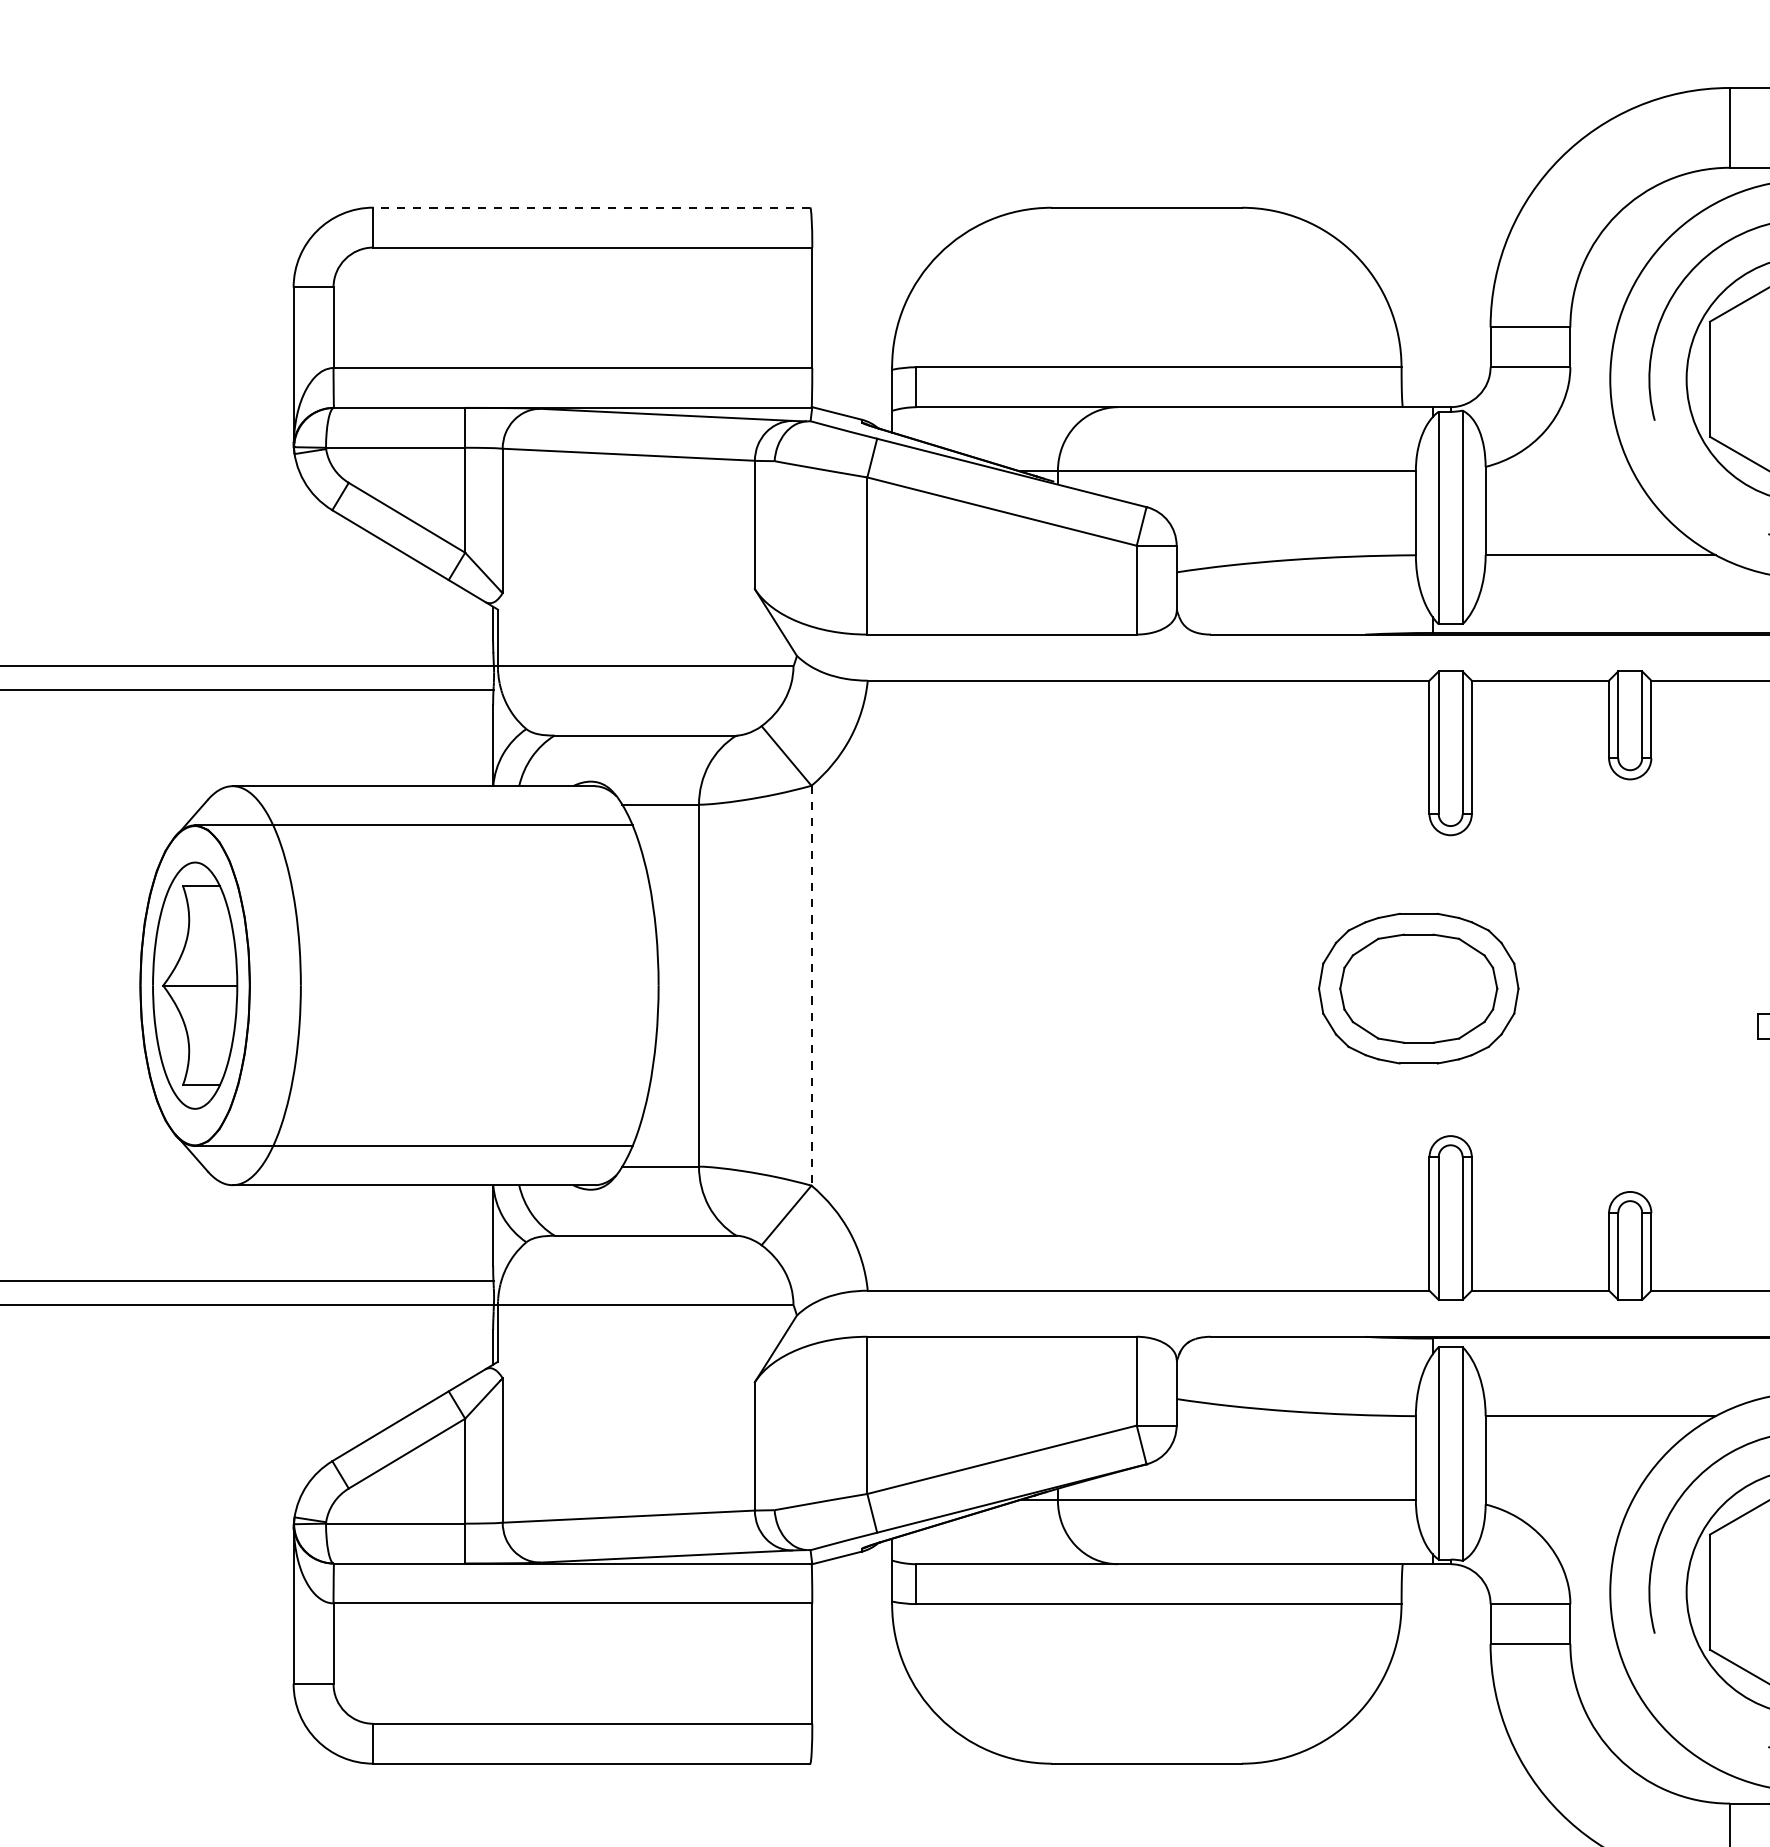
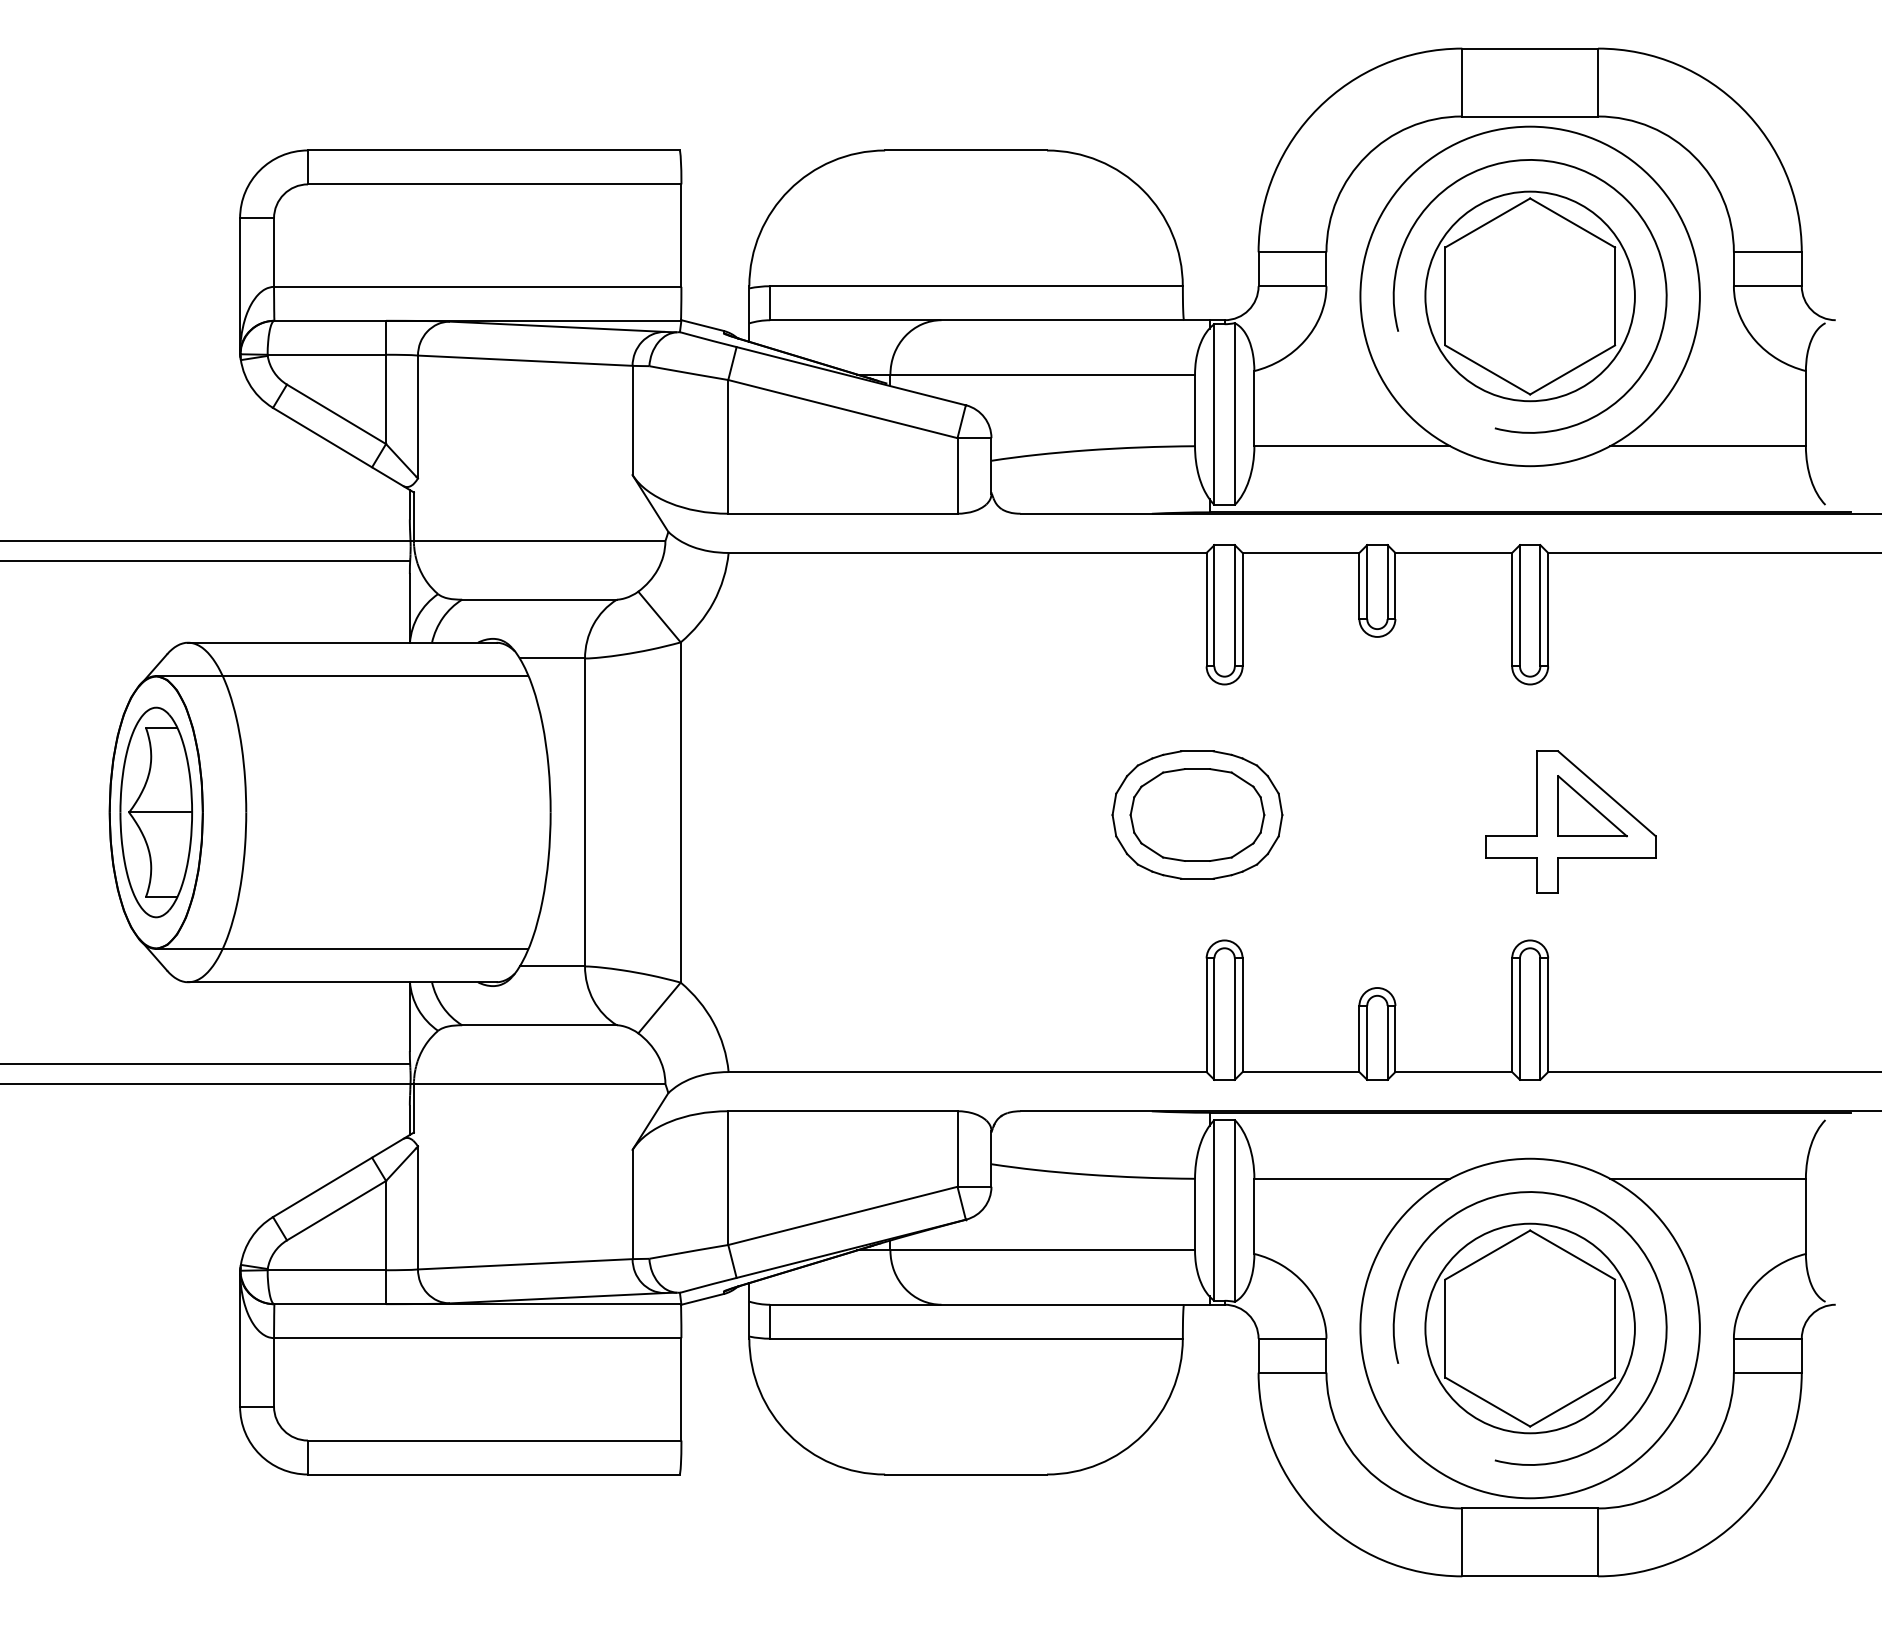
line: (591, 207) -> (493, 150), dashed -> solid
line: (811, 986) -> (680, 813), dashed -> solid

